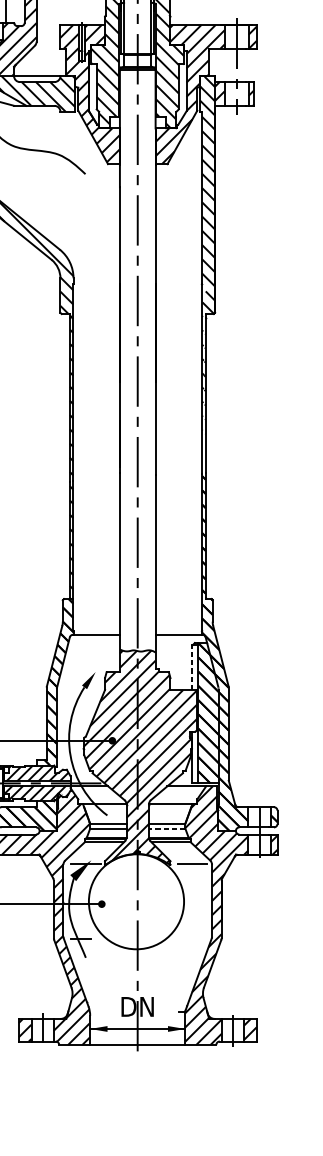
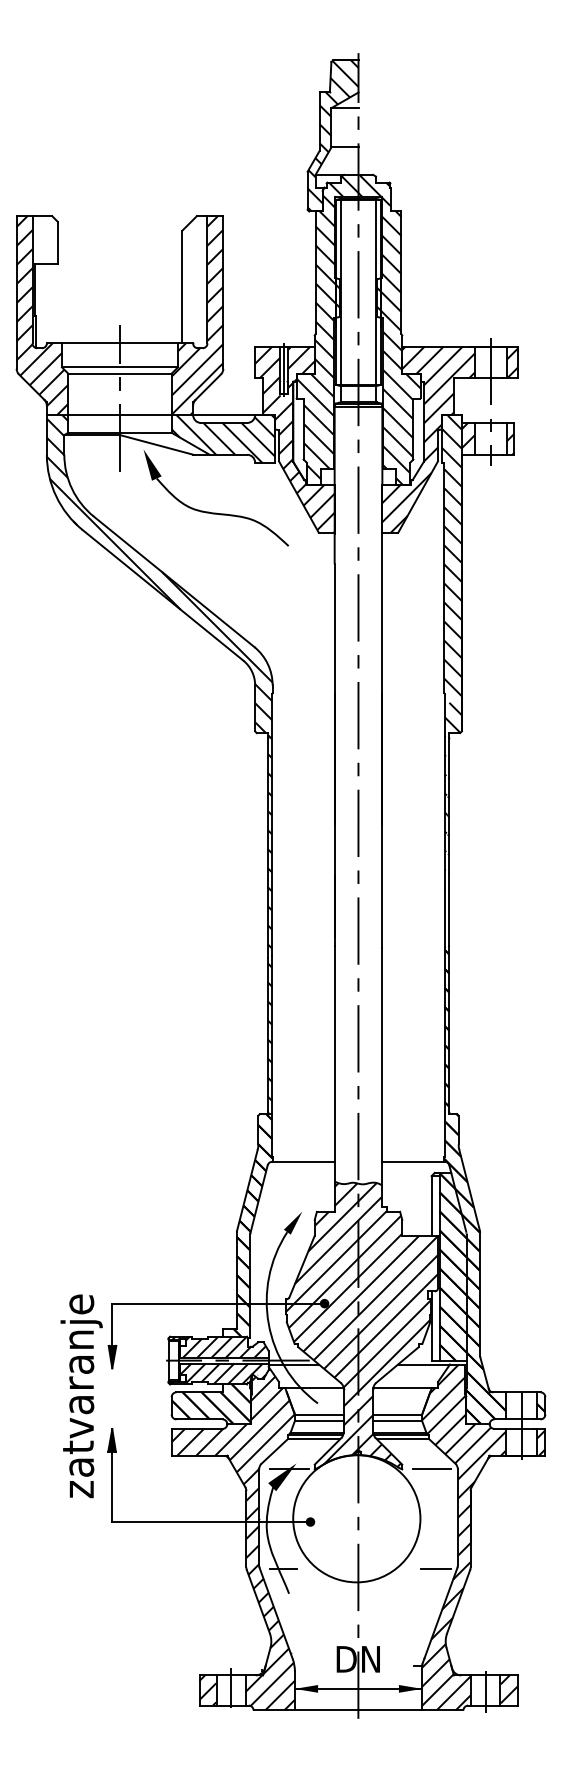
line: (192, 667) -> (431, 1205), dashed -> solid
line: (166, 828) -> (397, 1420), dashed -> solid
line: (195, 938) -> (435, 1568), added

